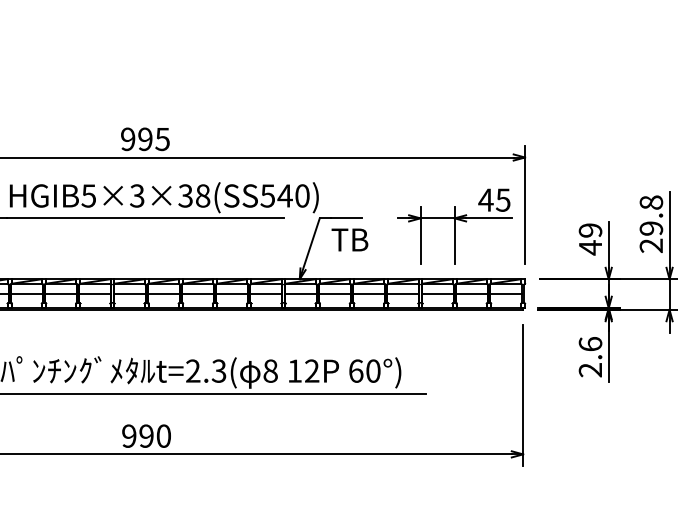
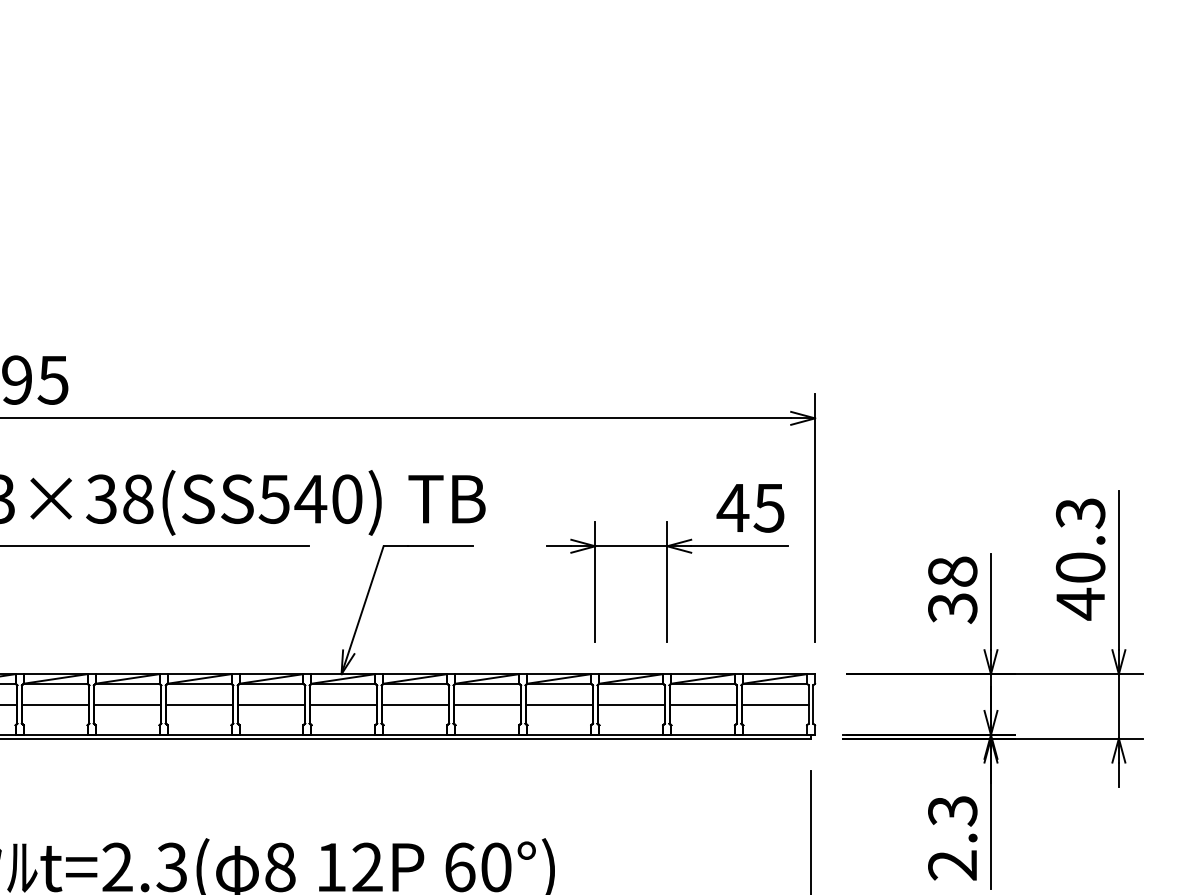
text: (651, 224) -> (1080, 559), 29.8 -> 40.3
text: (349, 239) -> (446, 498), moved
text: (590, 239) -> (952, 590), 49 -> 38
text: (590, 344) -> (952, 811), 2.6 -> 2.3

